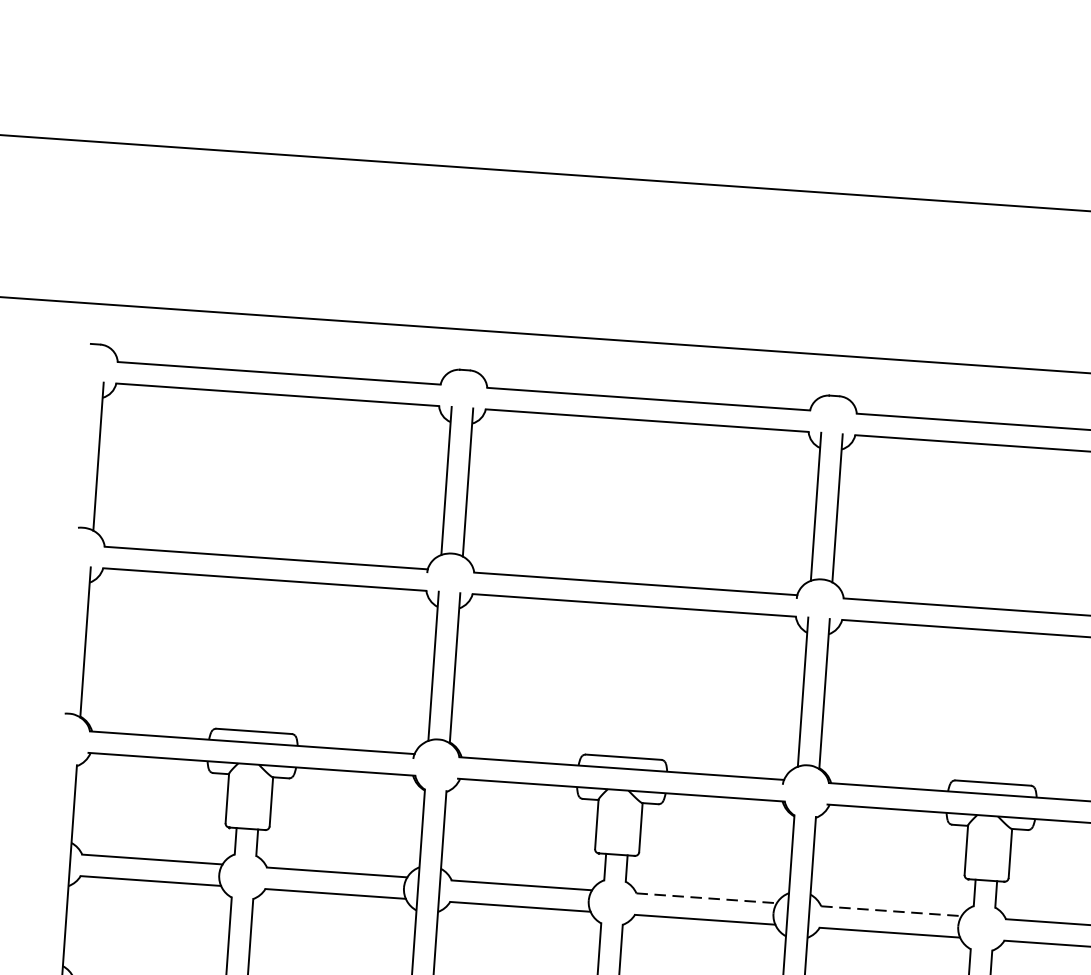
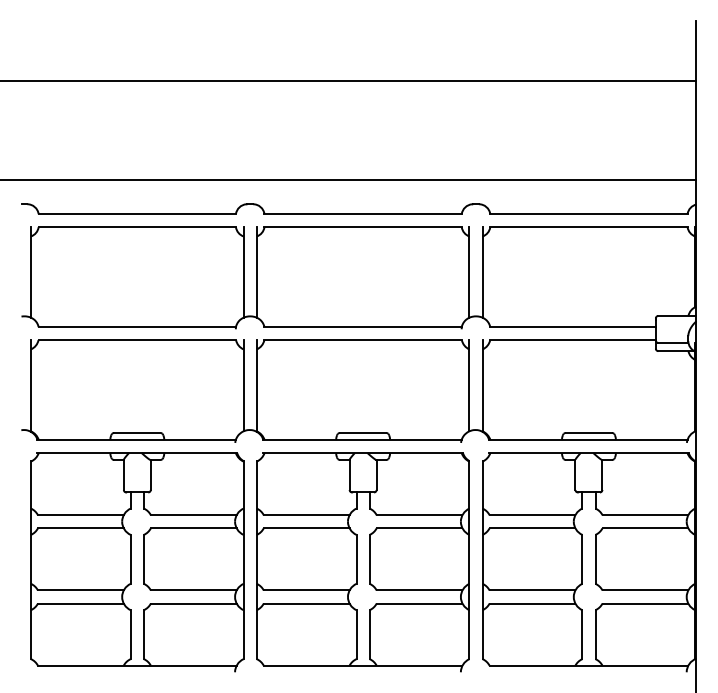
line: (706, 898) -> (419, 515), dashed -> solid
line: (891, 911) -> (532, 515), dashed -> solid

